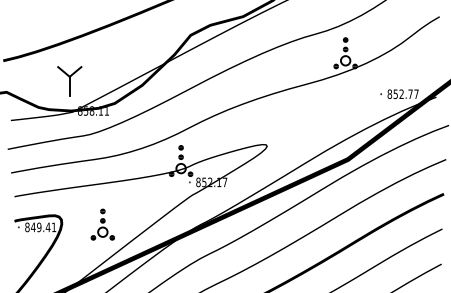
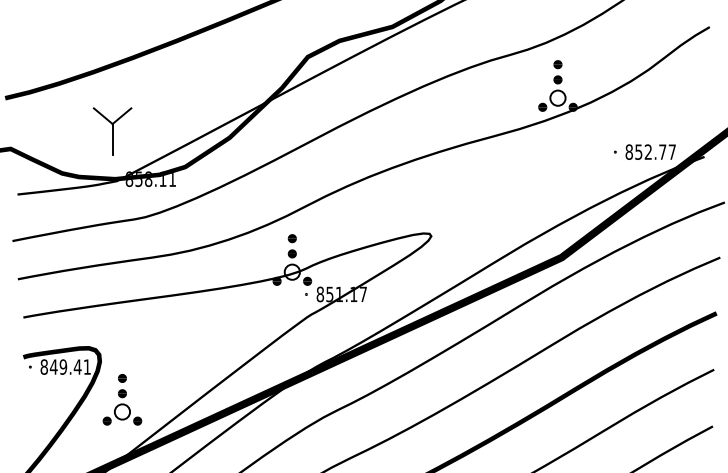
text: (210, 181) -> (339, 292), 852.17 -> 851.17
part: (102, 224) -> (121, 399), moved

